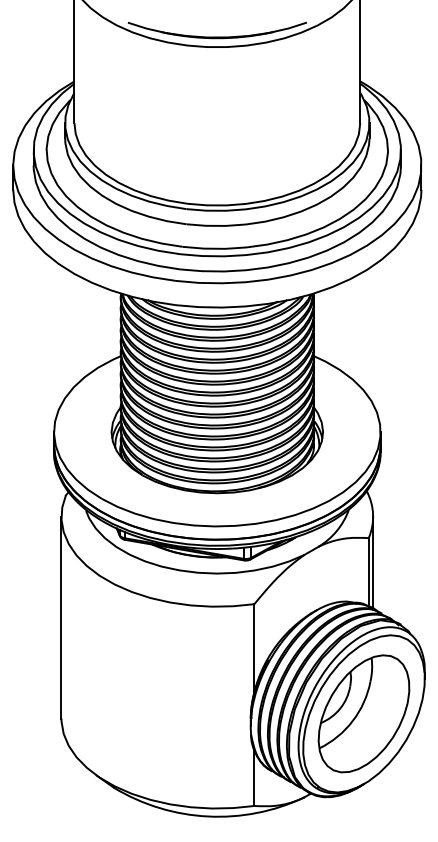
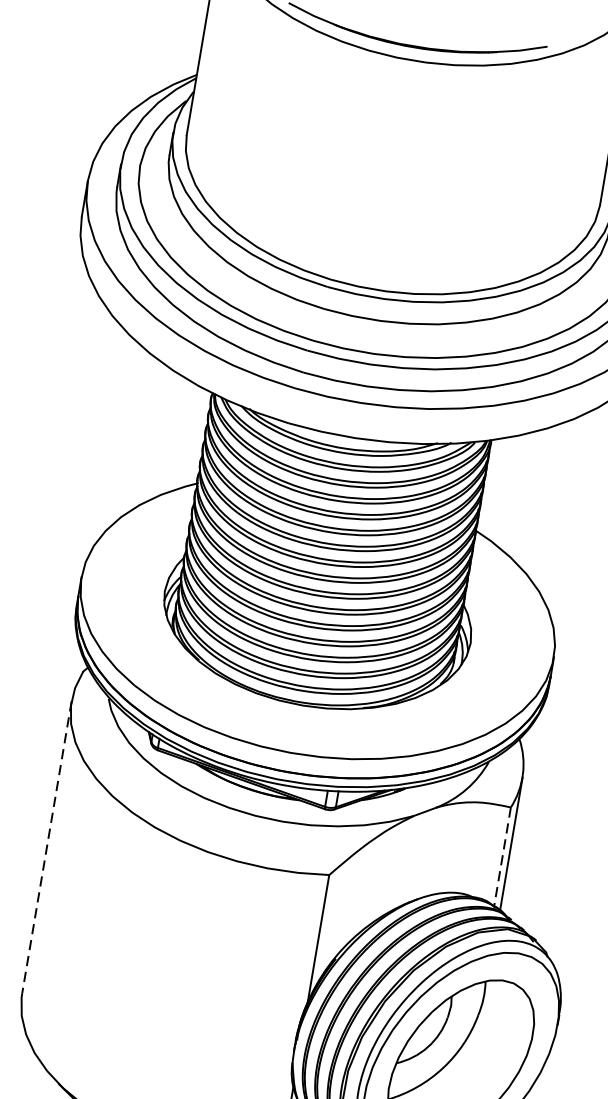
line: (368, 573) -> (501, 858), solid -> dashed
line: (61, 617) -> (47, 847), solid -> dashed

